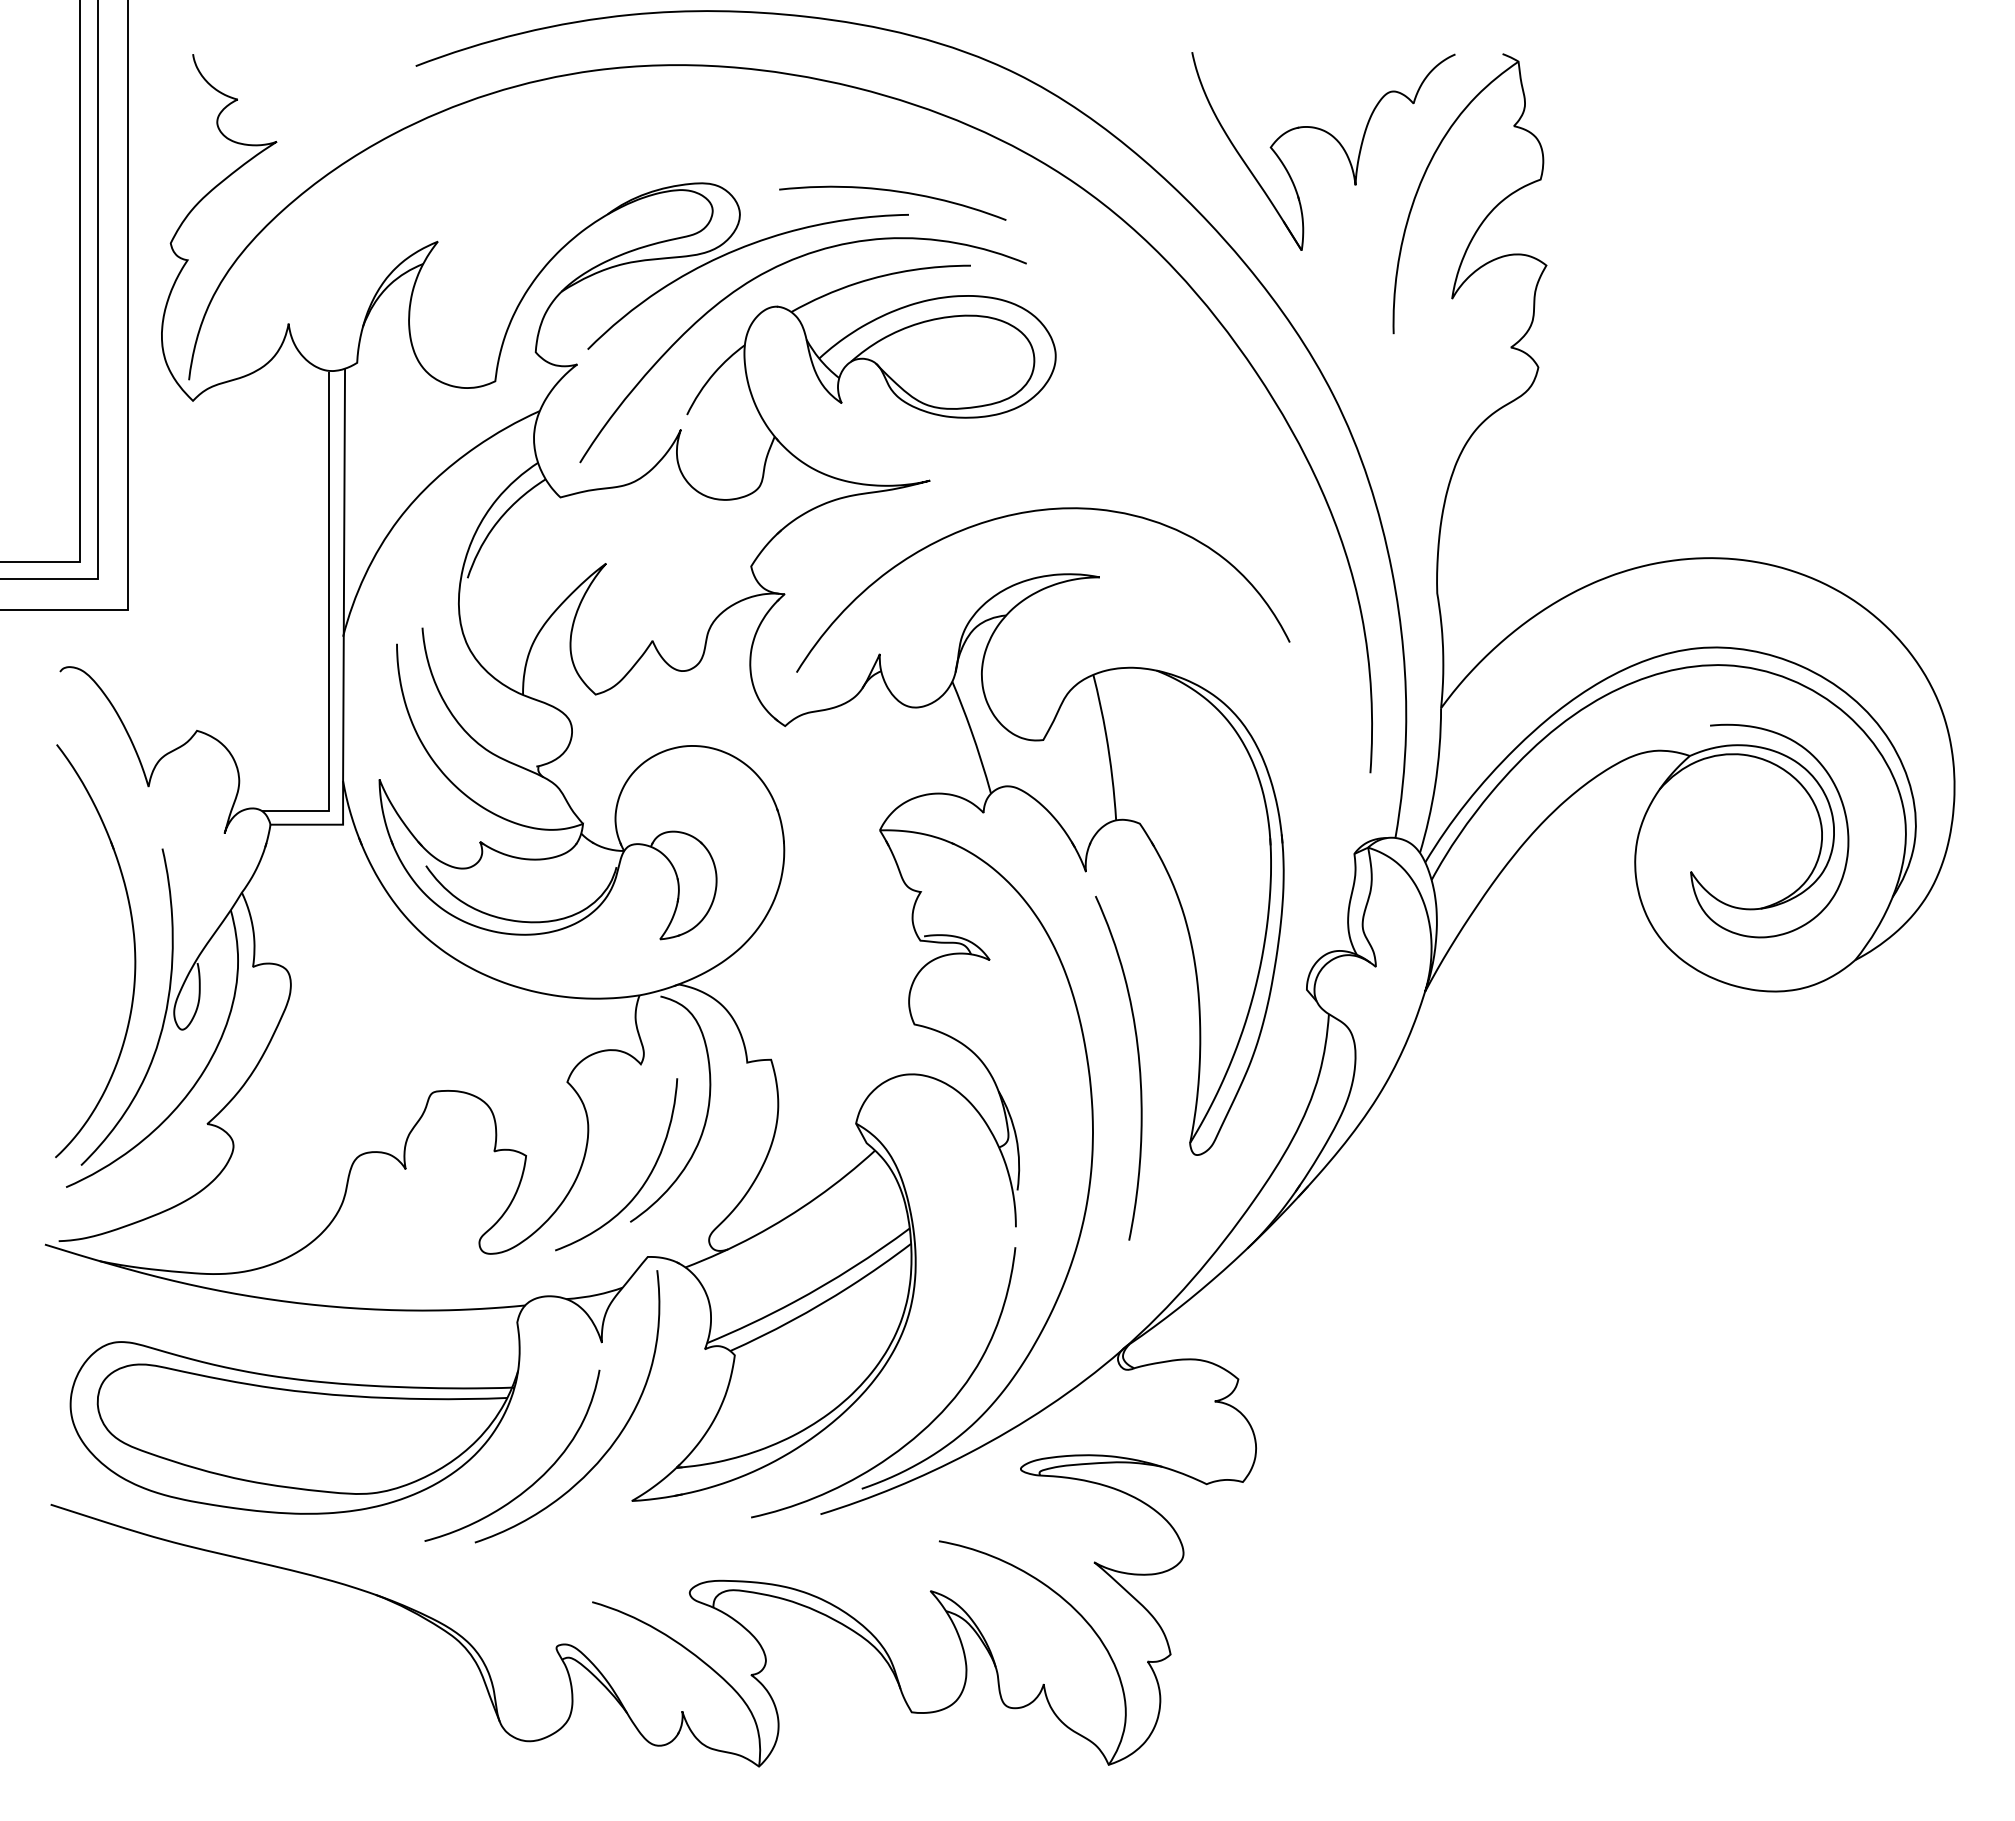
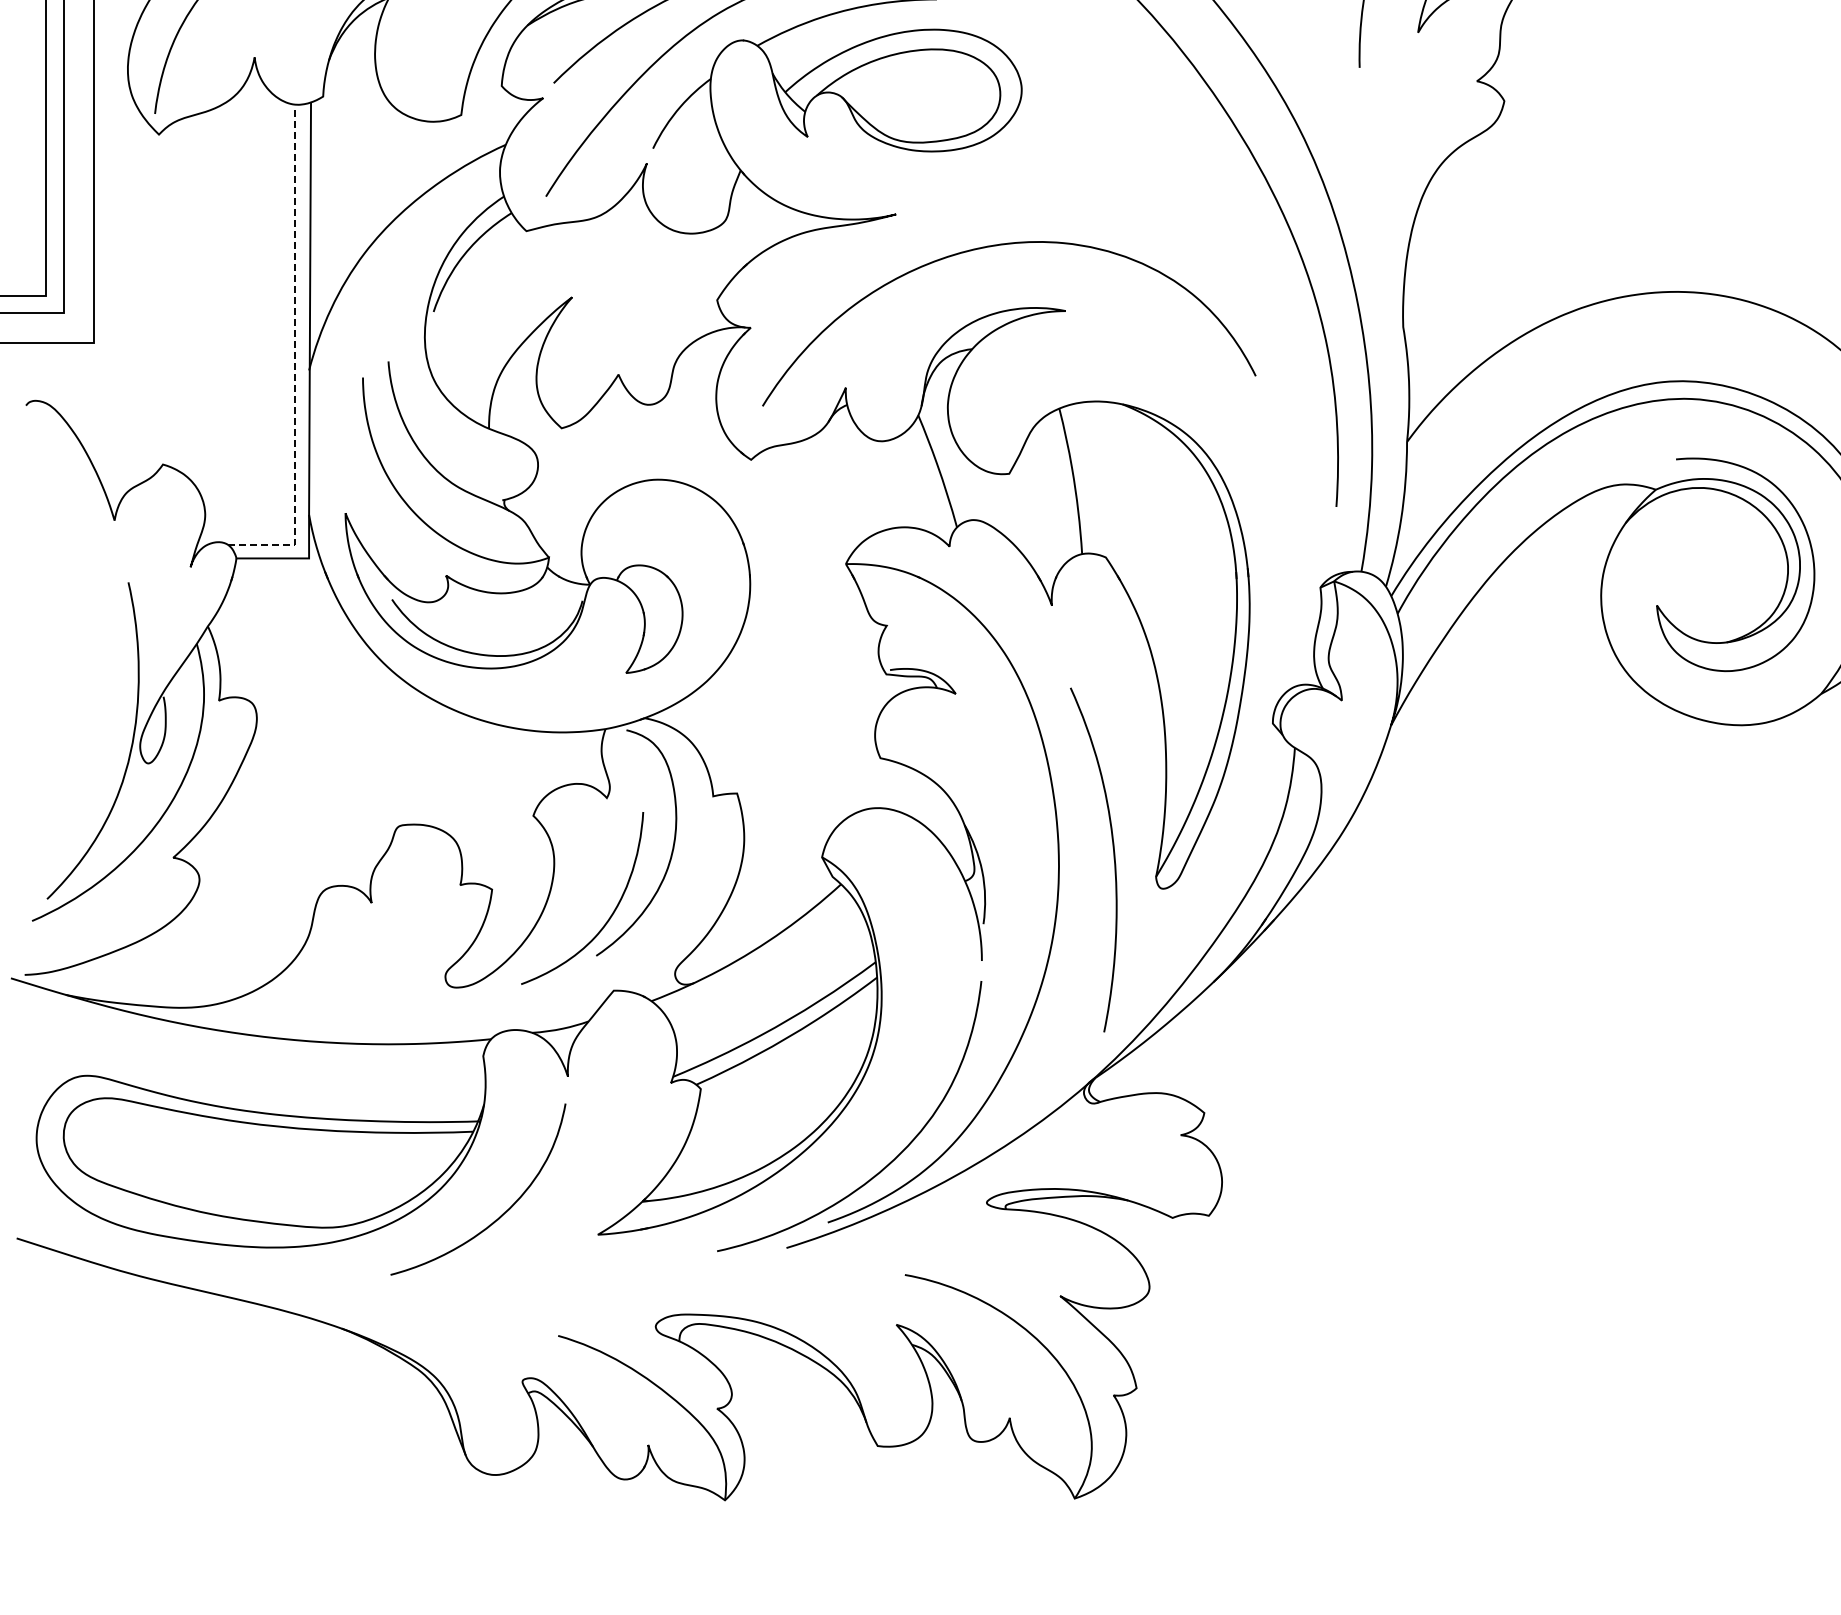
line: (329, 625) -> (295, 359), solid -> dashed
part: (133, 945) -> (99, 679), removed
curve: (1138, 1067) -> (1113, 859), moved
curve: (613, 1441) -> (579, 1175), removed

